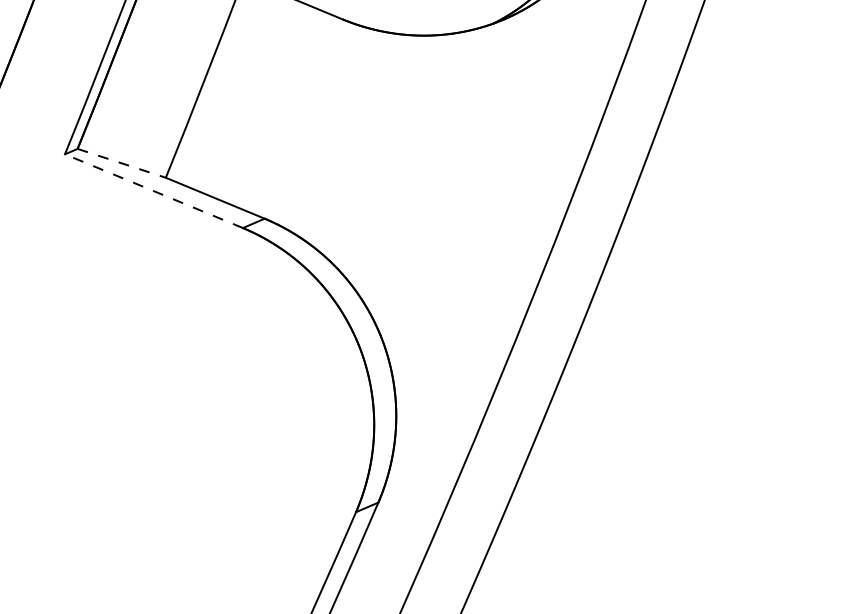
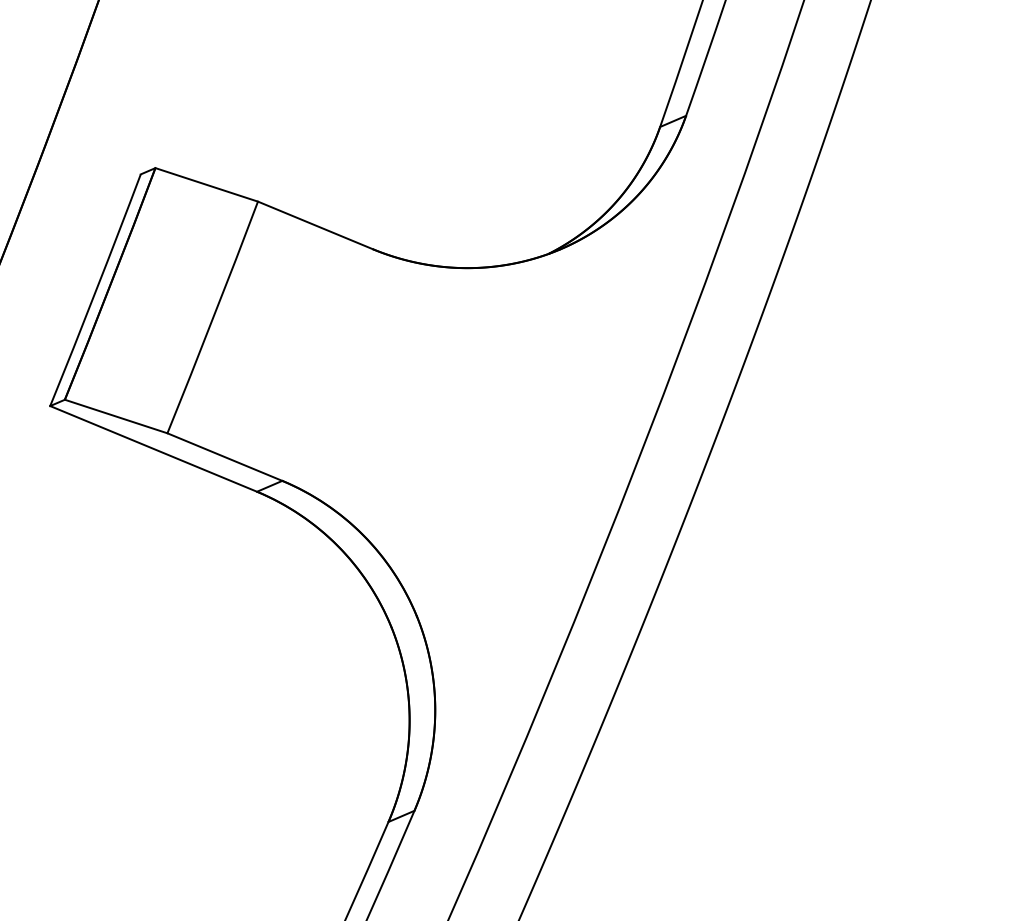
line: (122, 163) -> (116, 416), dashed -> solid
line: (153, 190) -> (153, 448), dashed -> solid

